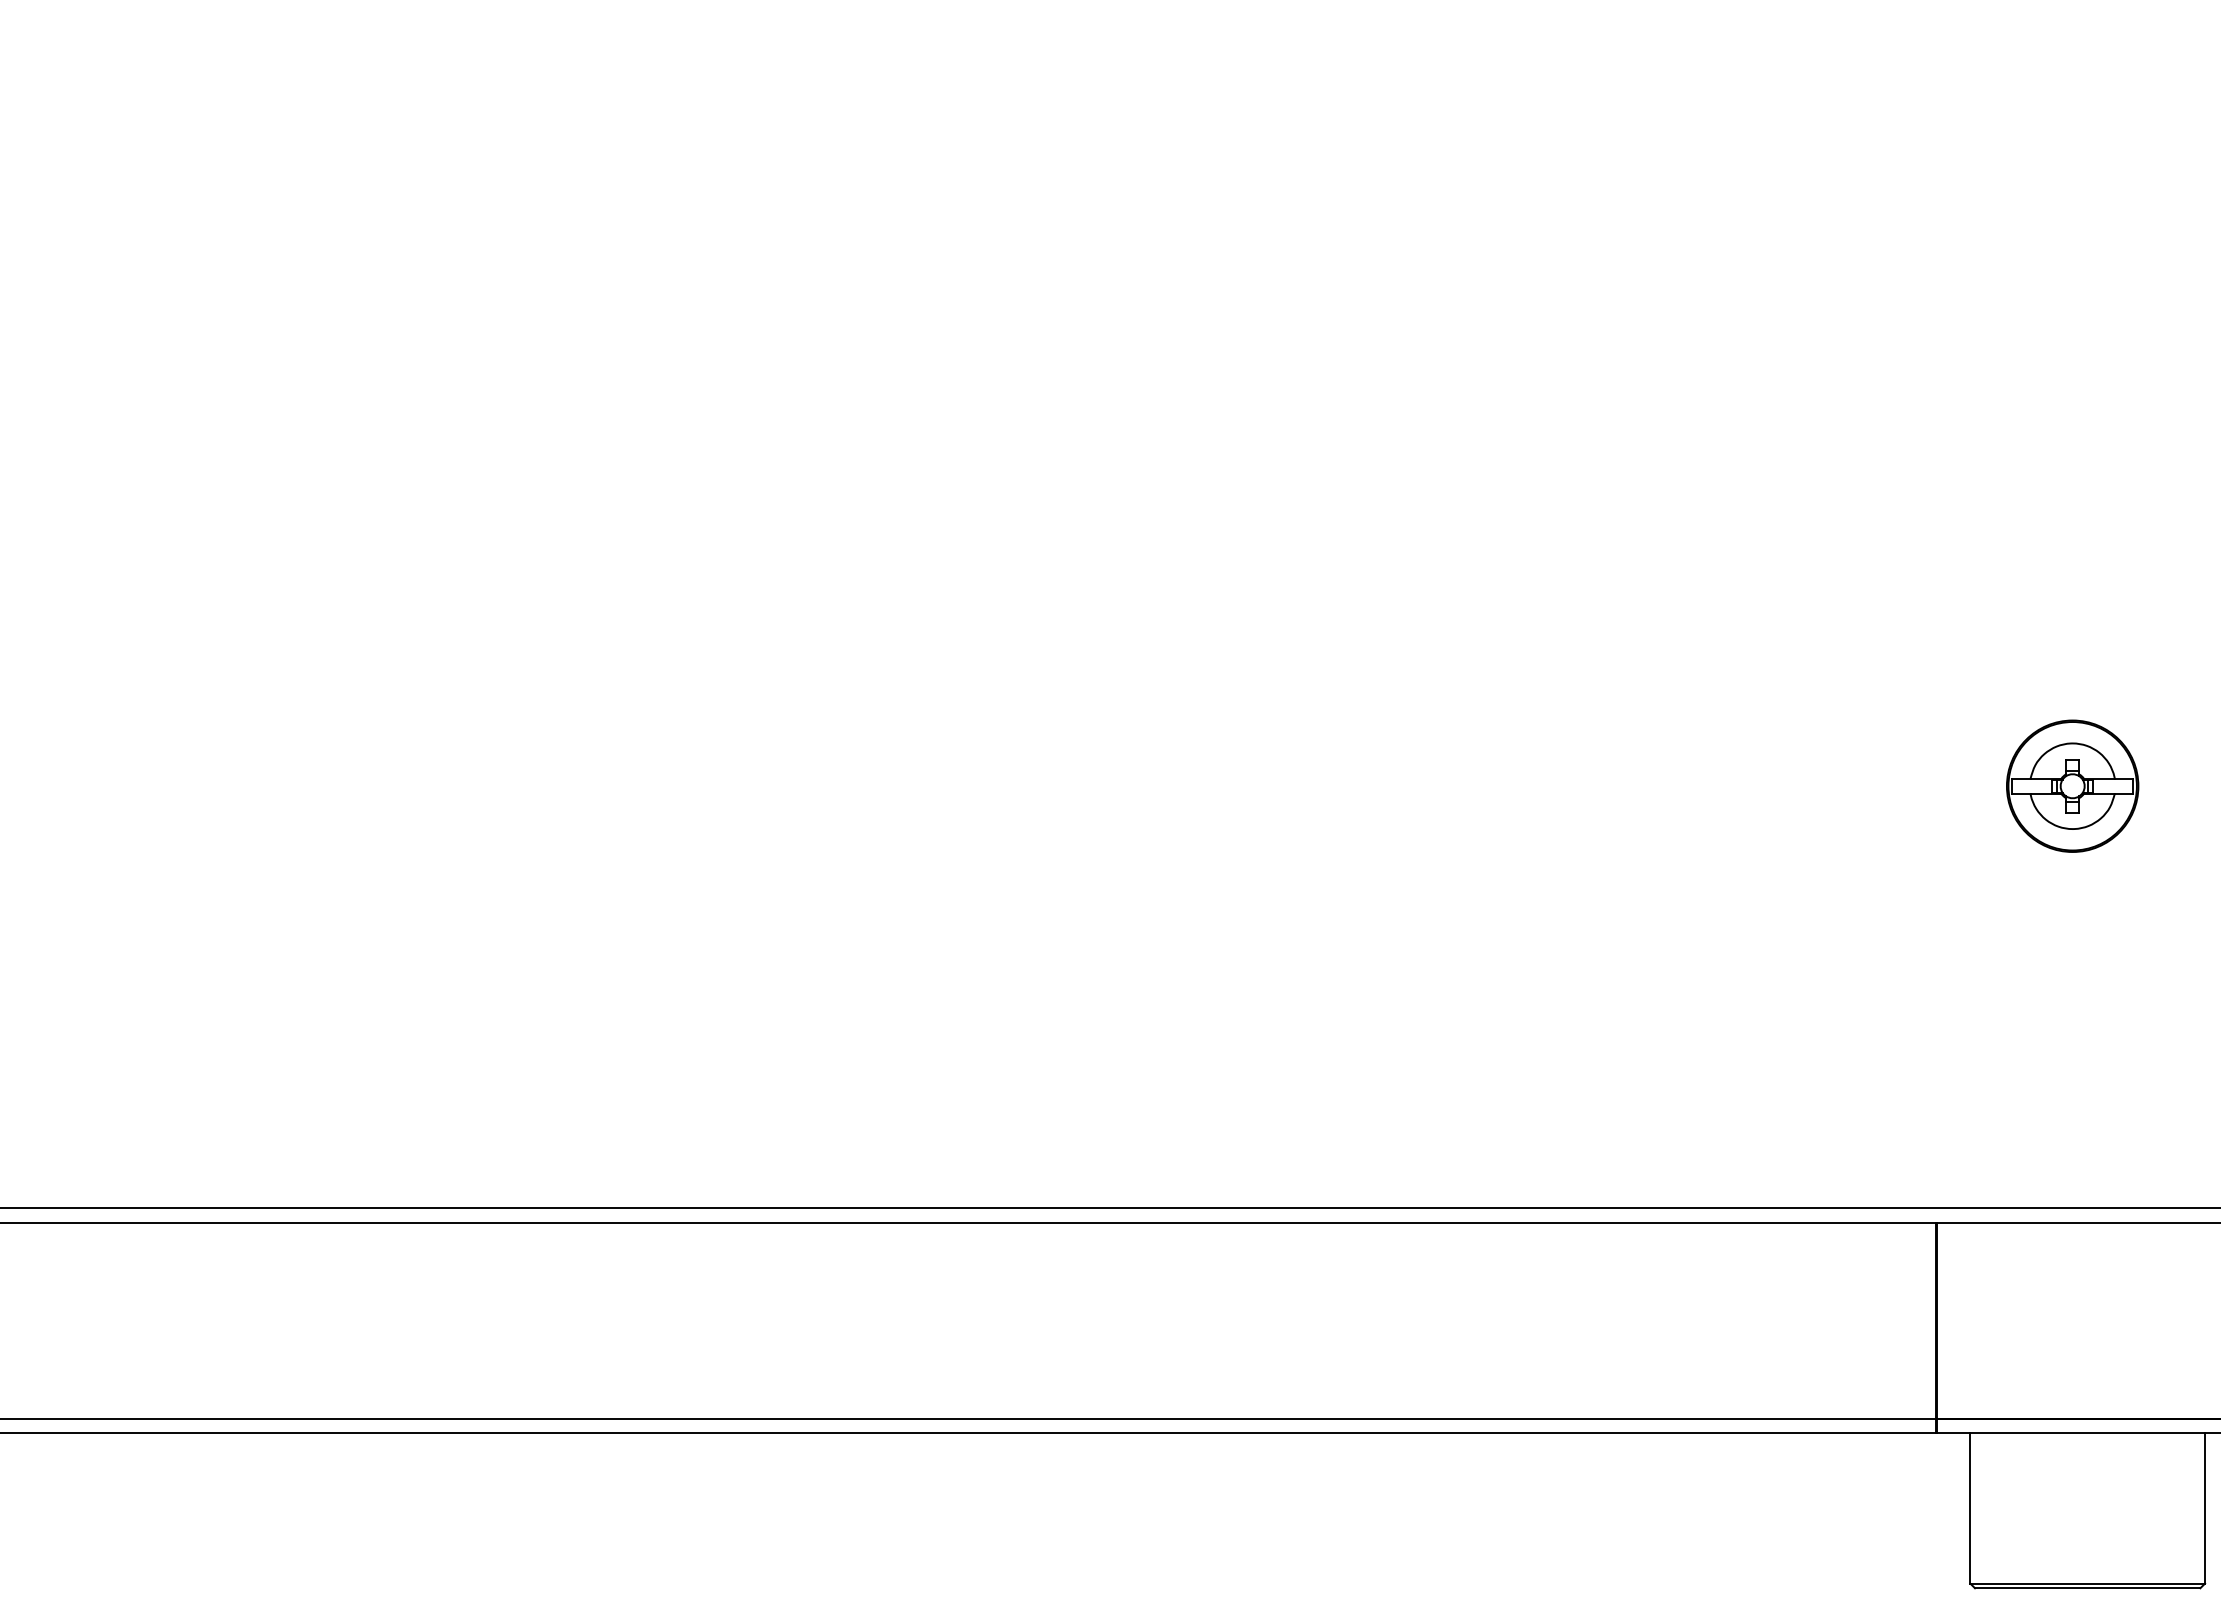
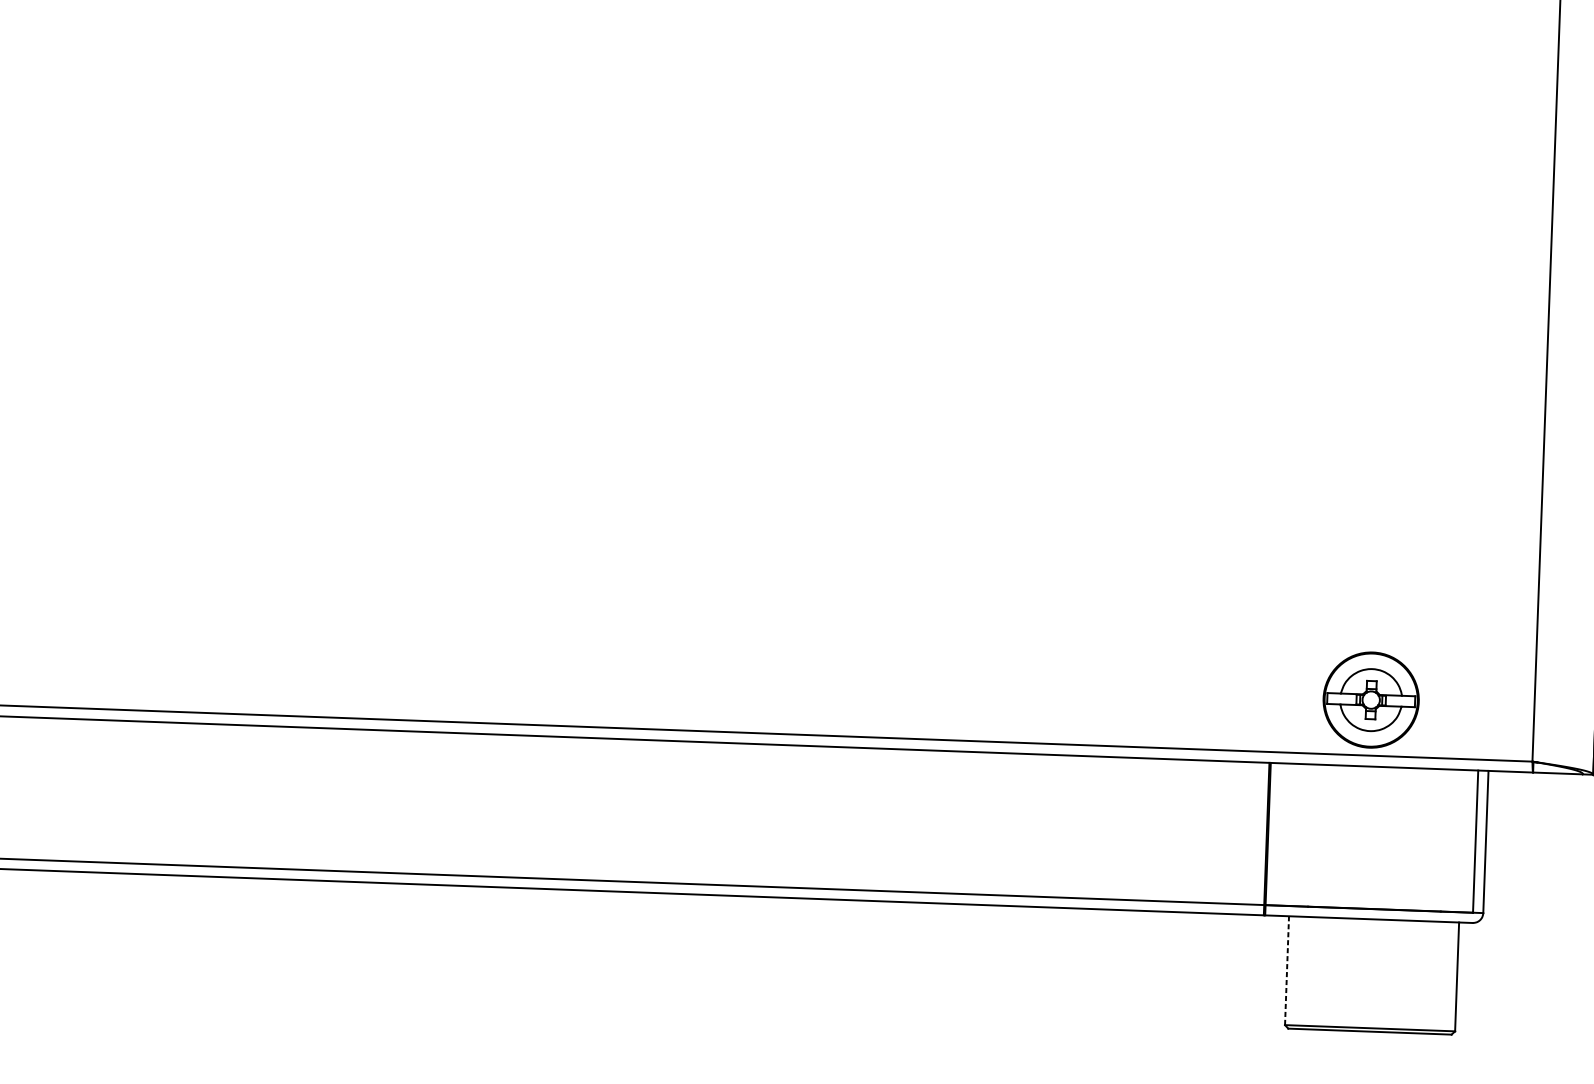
part: (2072, 785) -> (1371, 699), moved
line: (1970, 1508) -> (1287, 970), solid -> dashed

